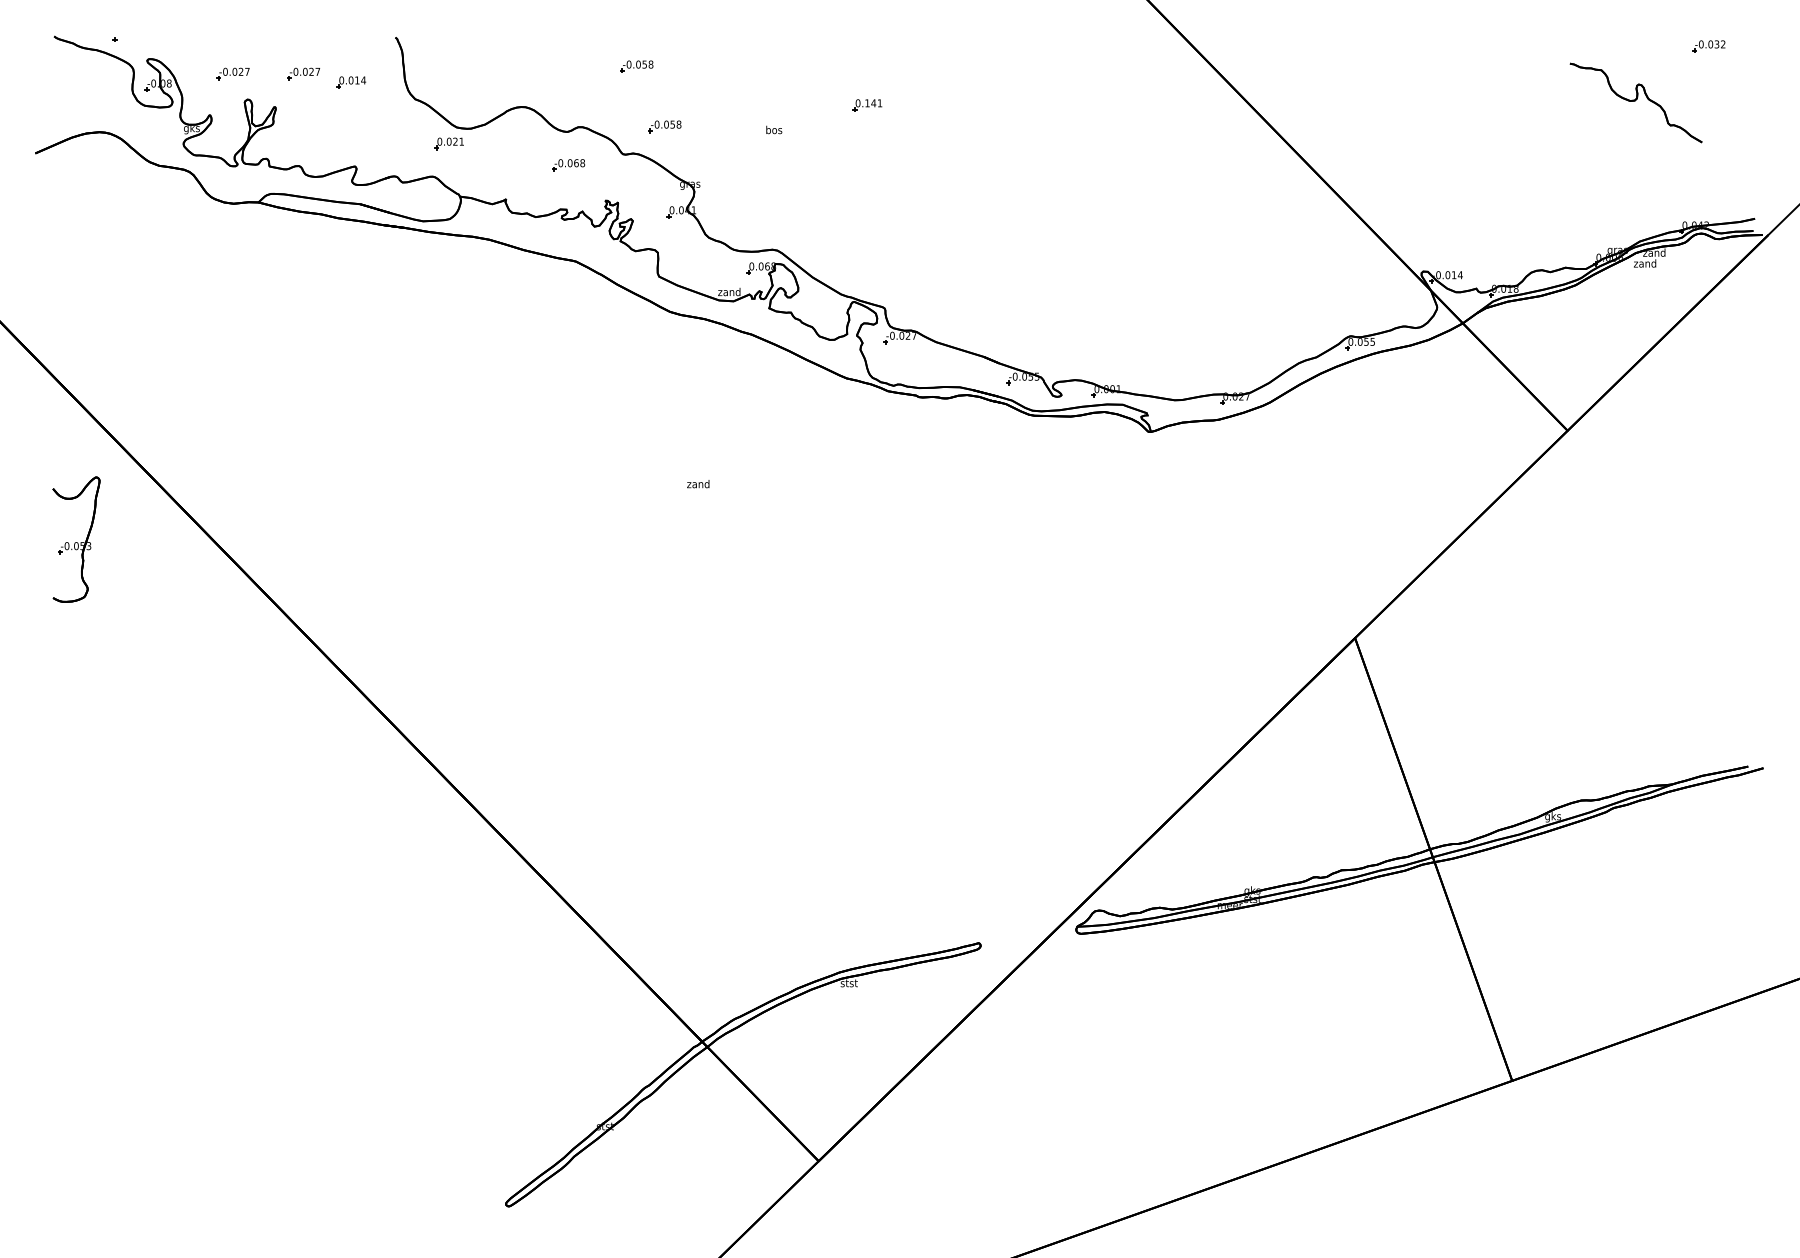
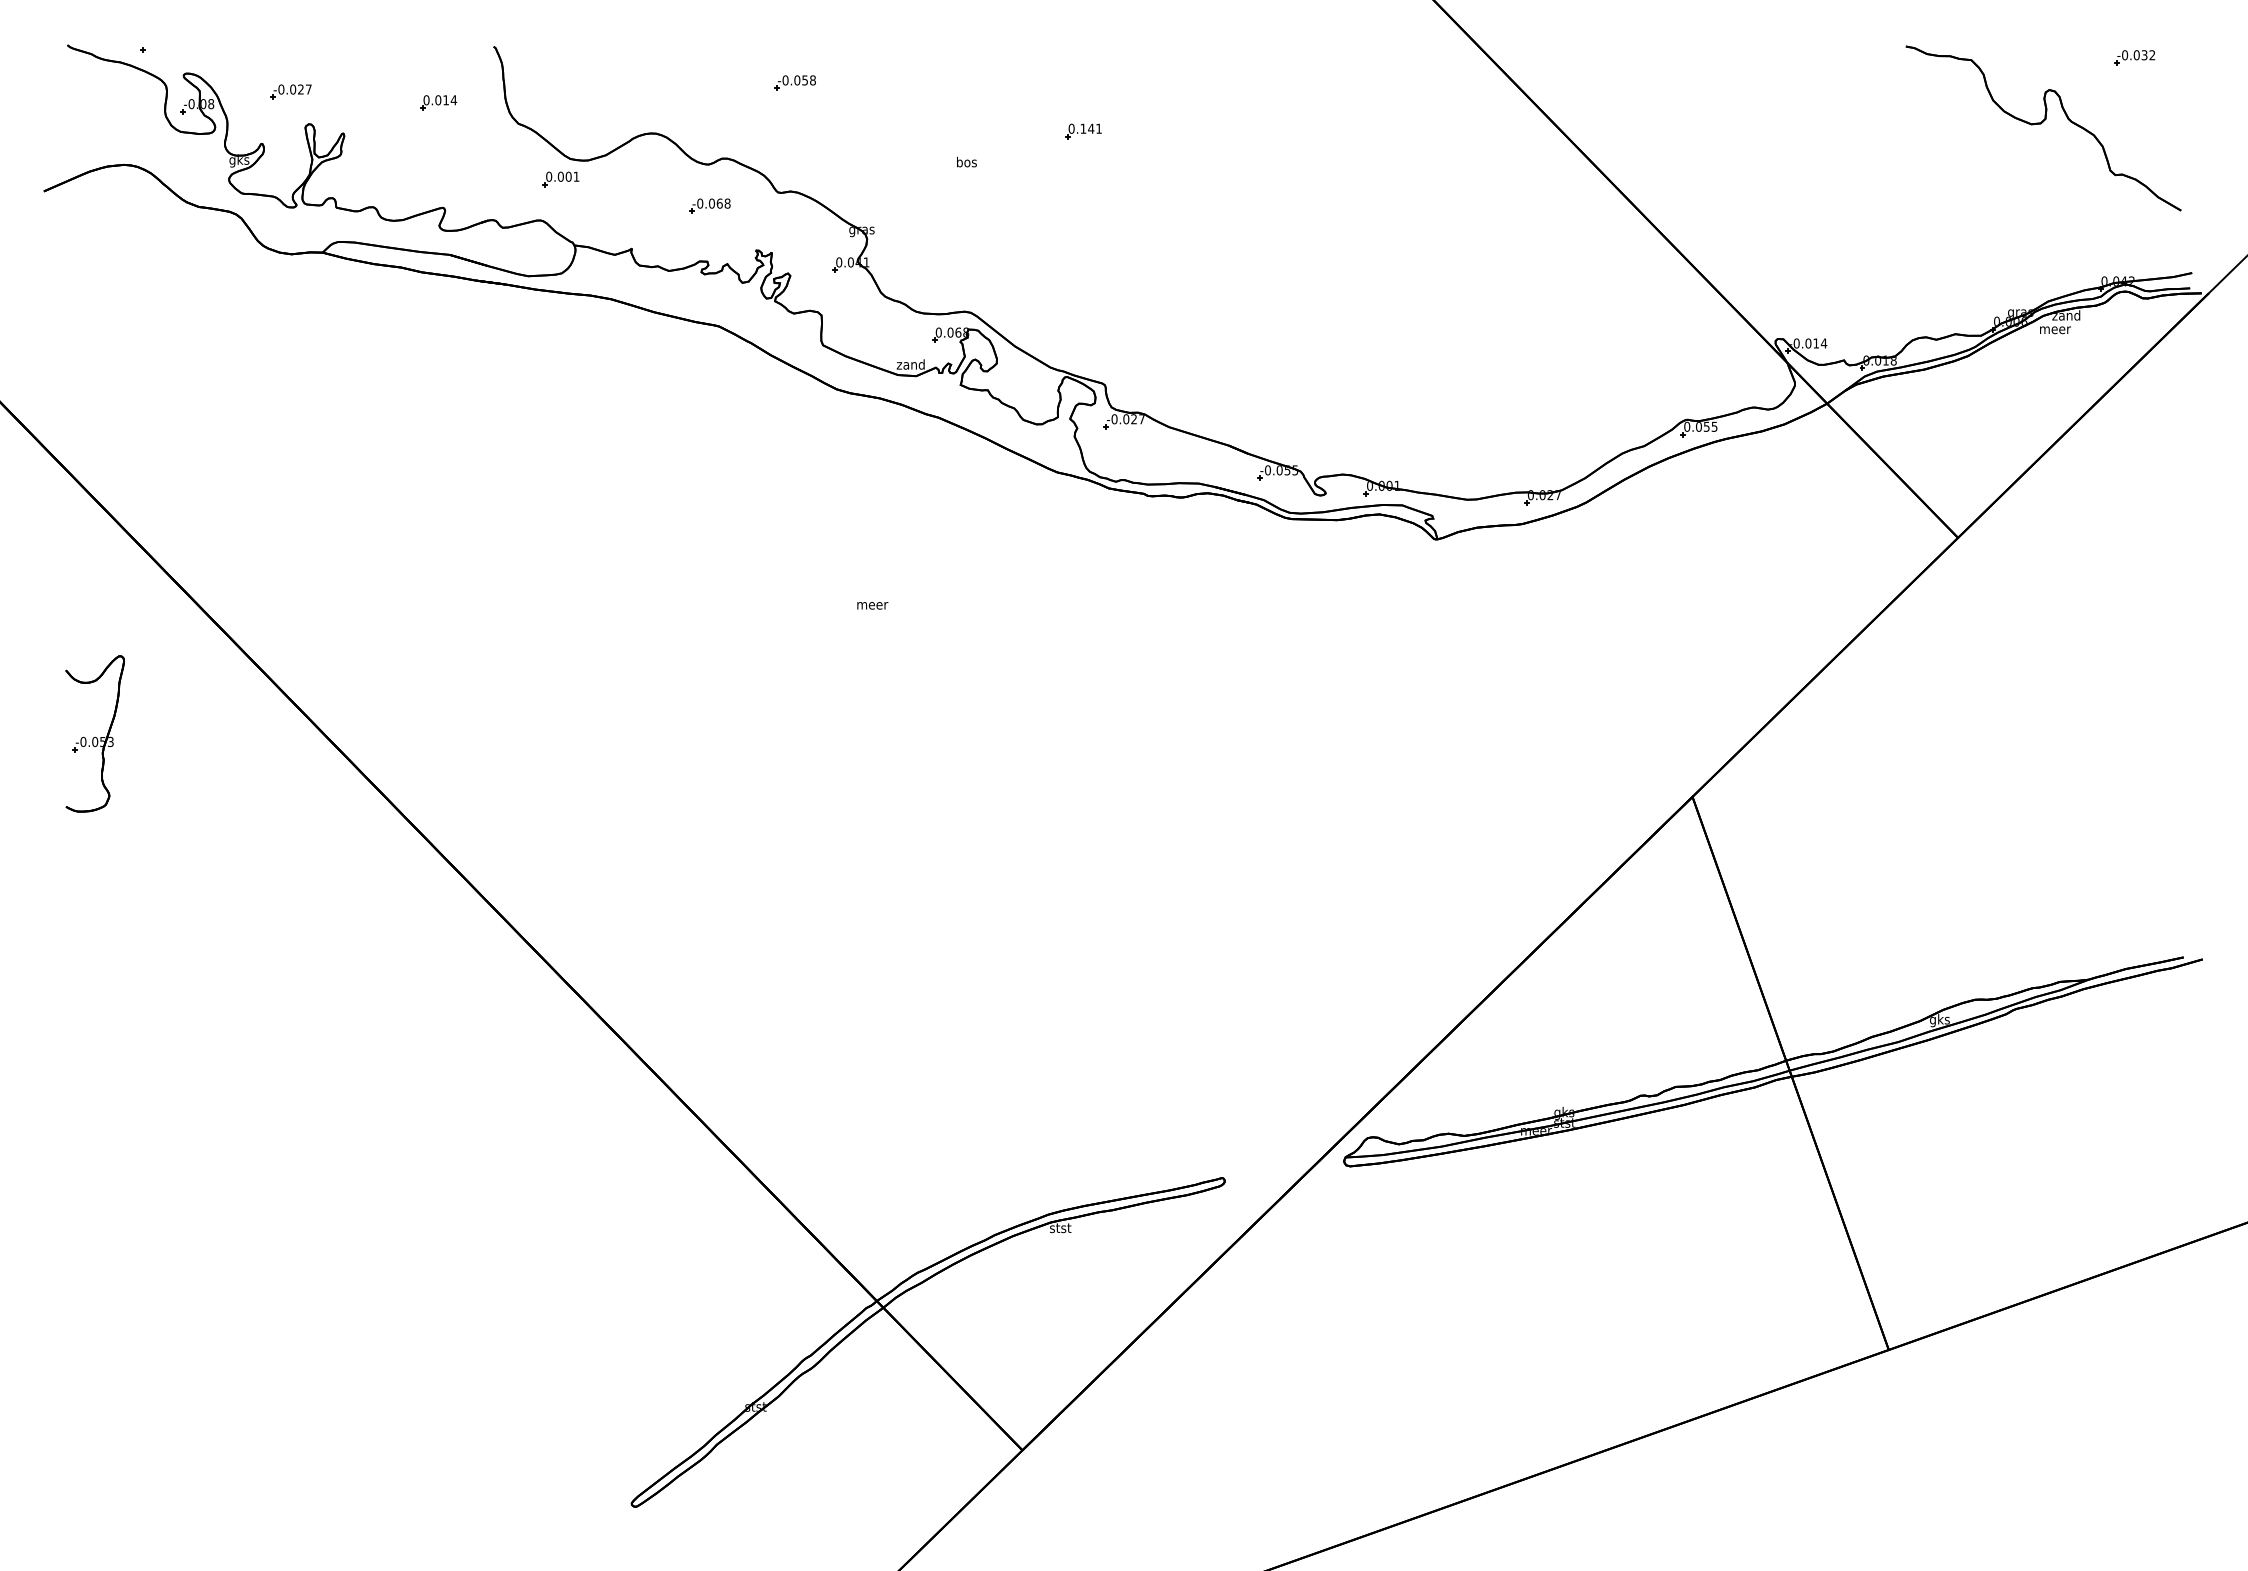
part: (303, 73) -> (378, 91), removed
part: (1636, 103) -> (2043, 128), size x1.67
part: (664, 126) -> (829, 157), removed
text: (455, 141) -> (568, 176), 0.021 -> 0.001
text: (1645, 263) -> (2055, 328), zand -> meer
text: (698, 484) -> (872, 604), zand -> meer
part: (75, 539) -> (94, 733), moved

